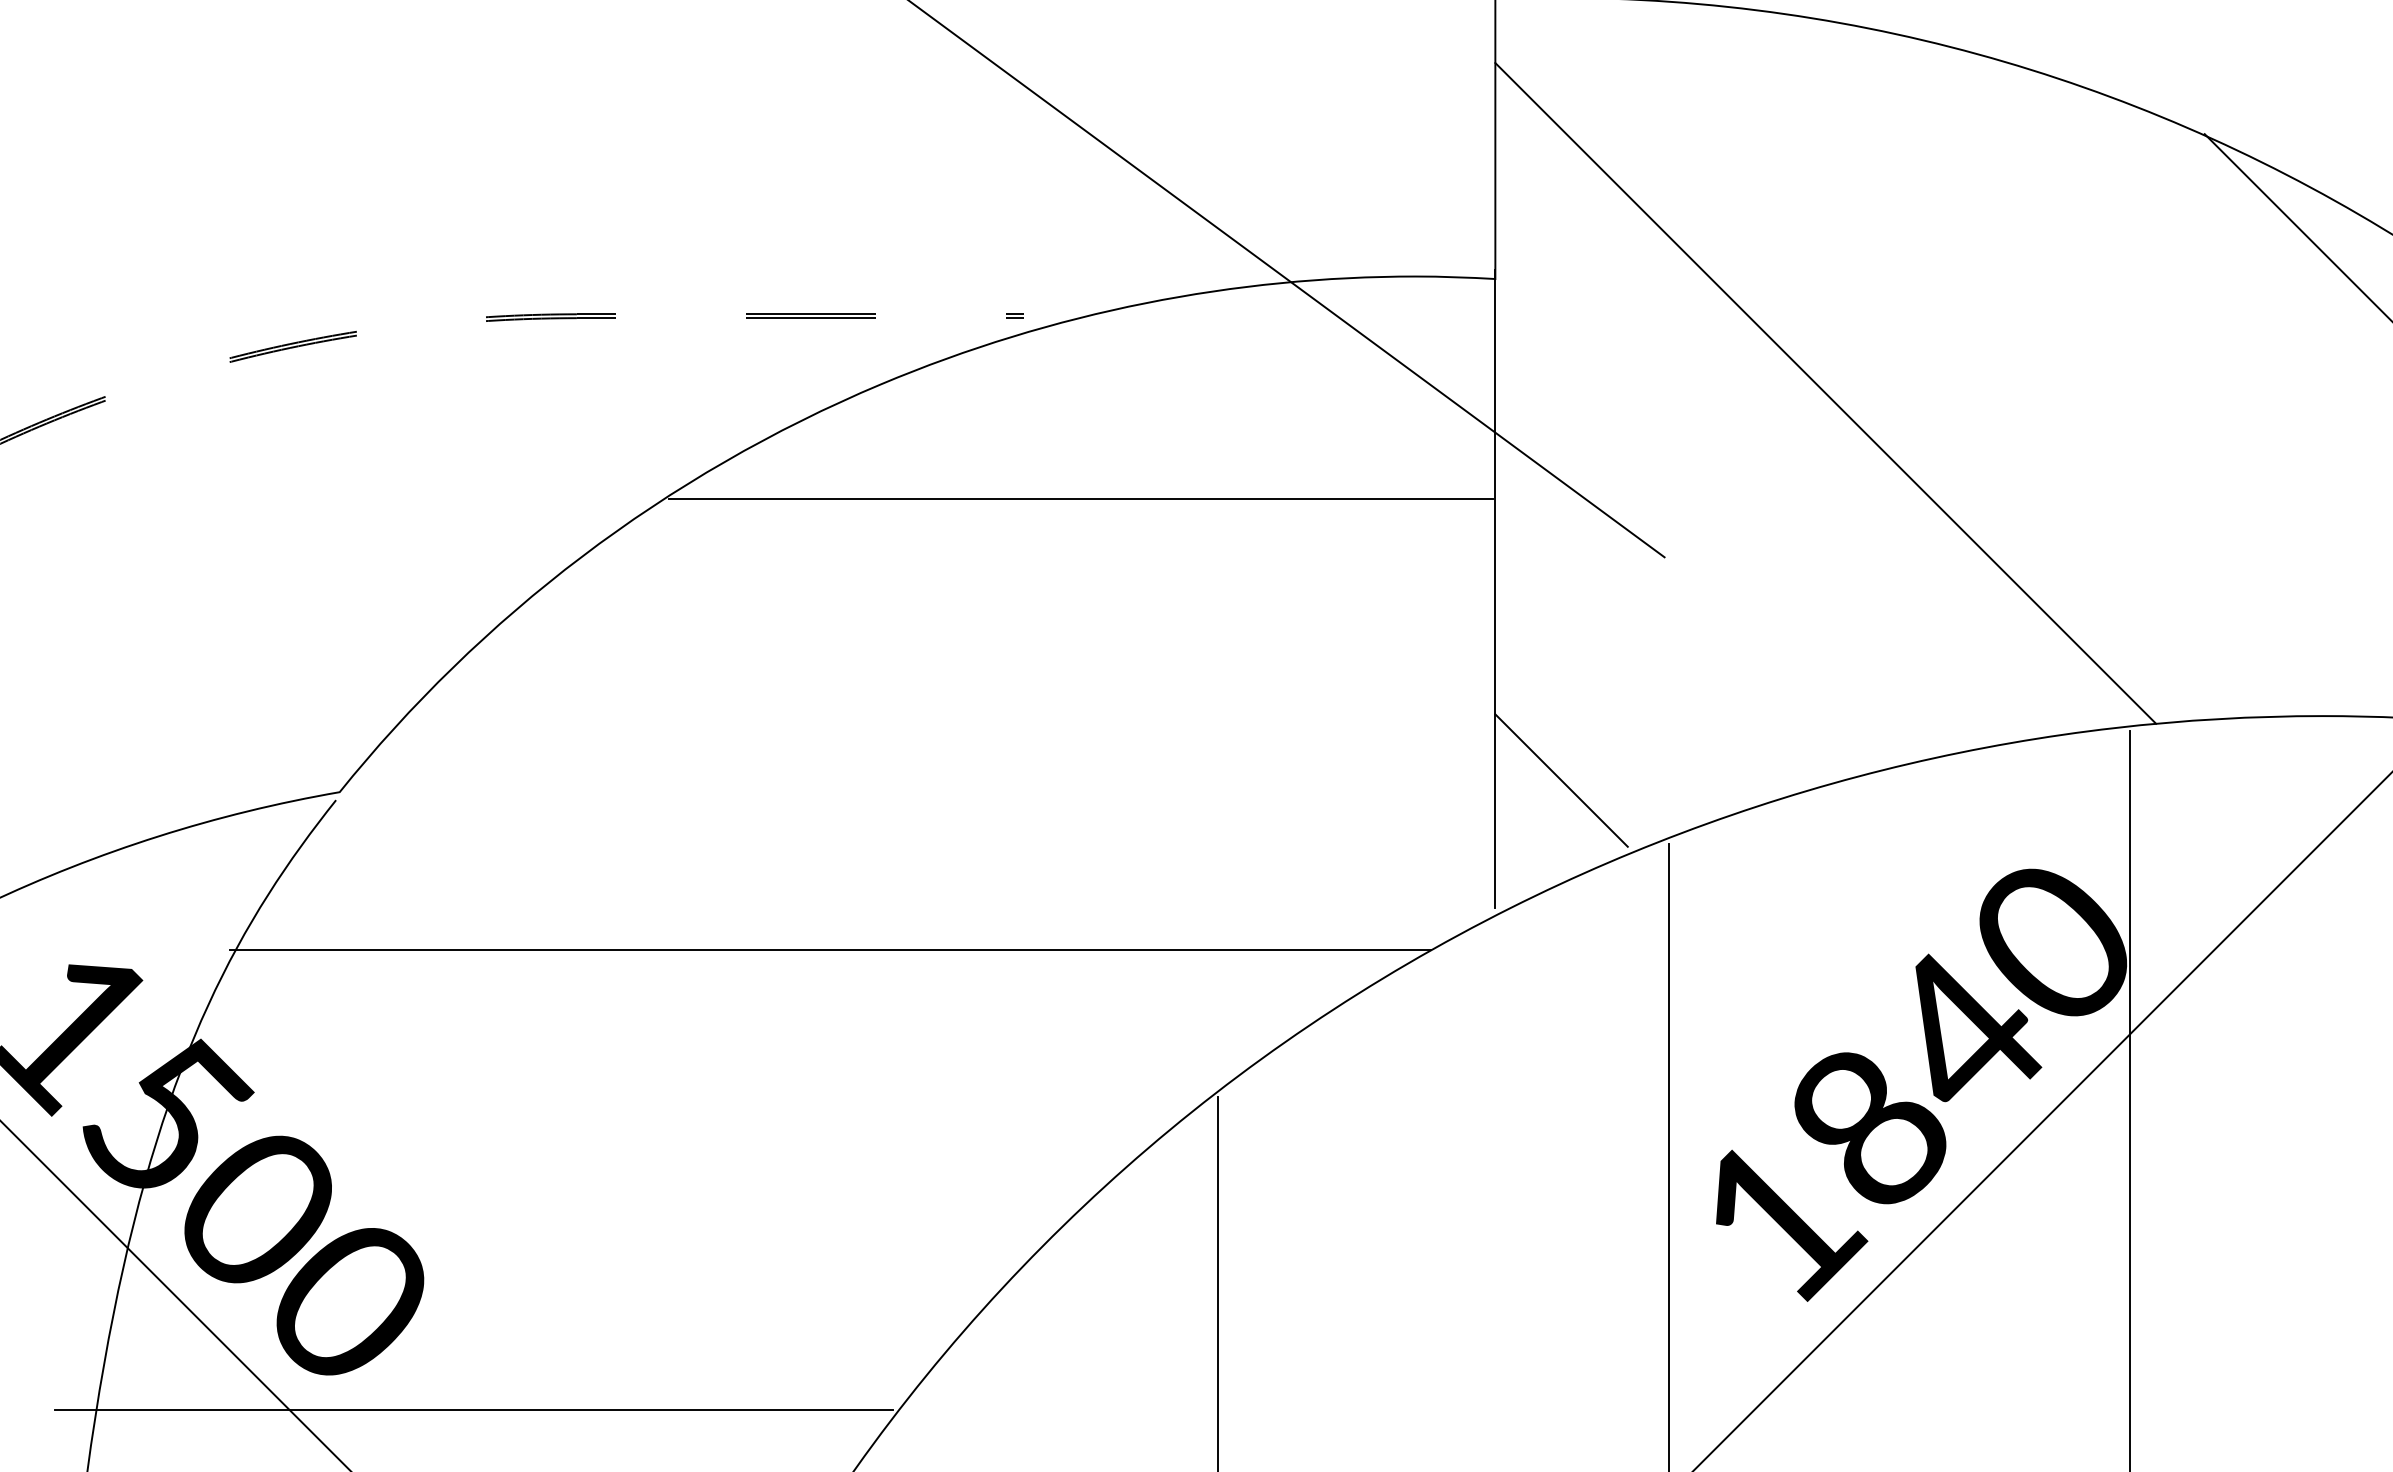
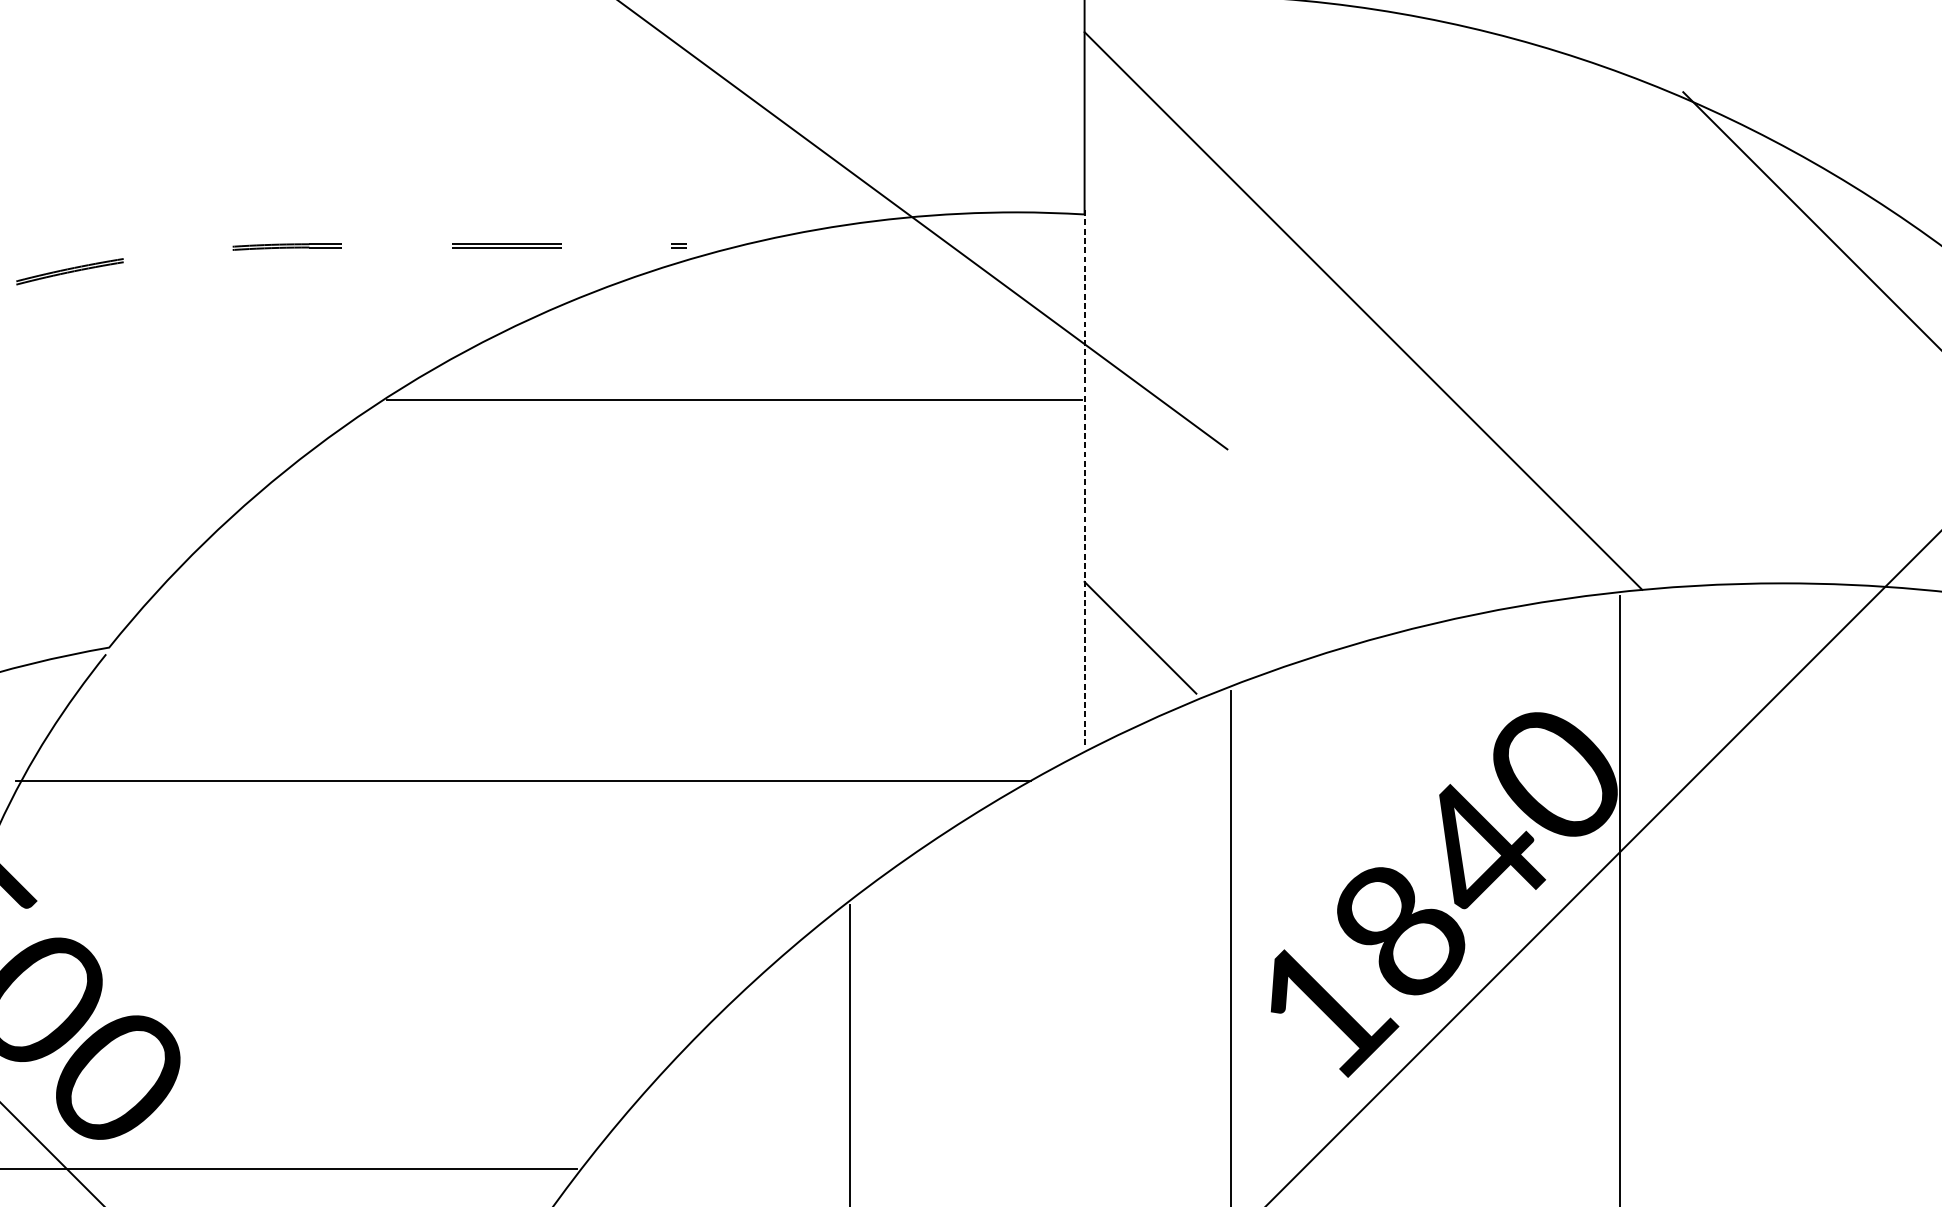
line: (1495, 588) -> (1084, 475), solid -> dashed

